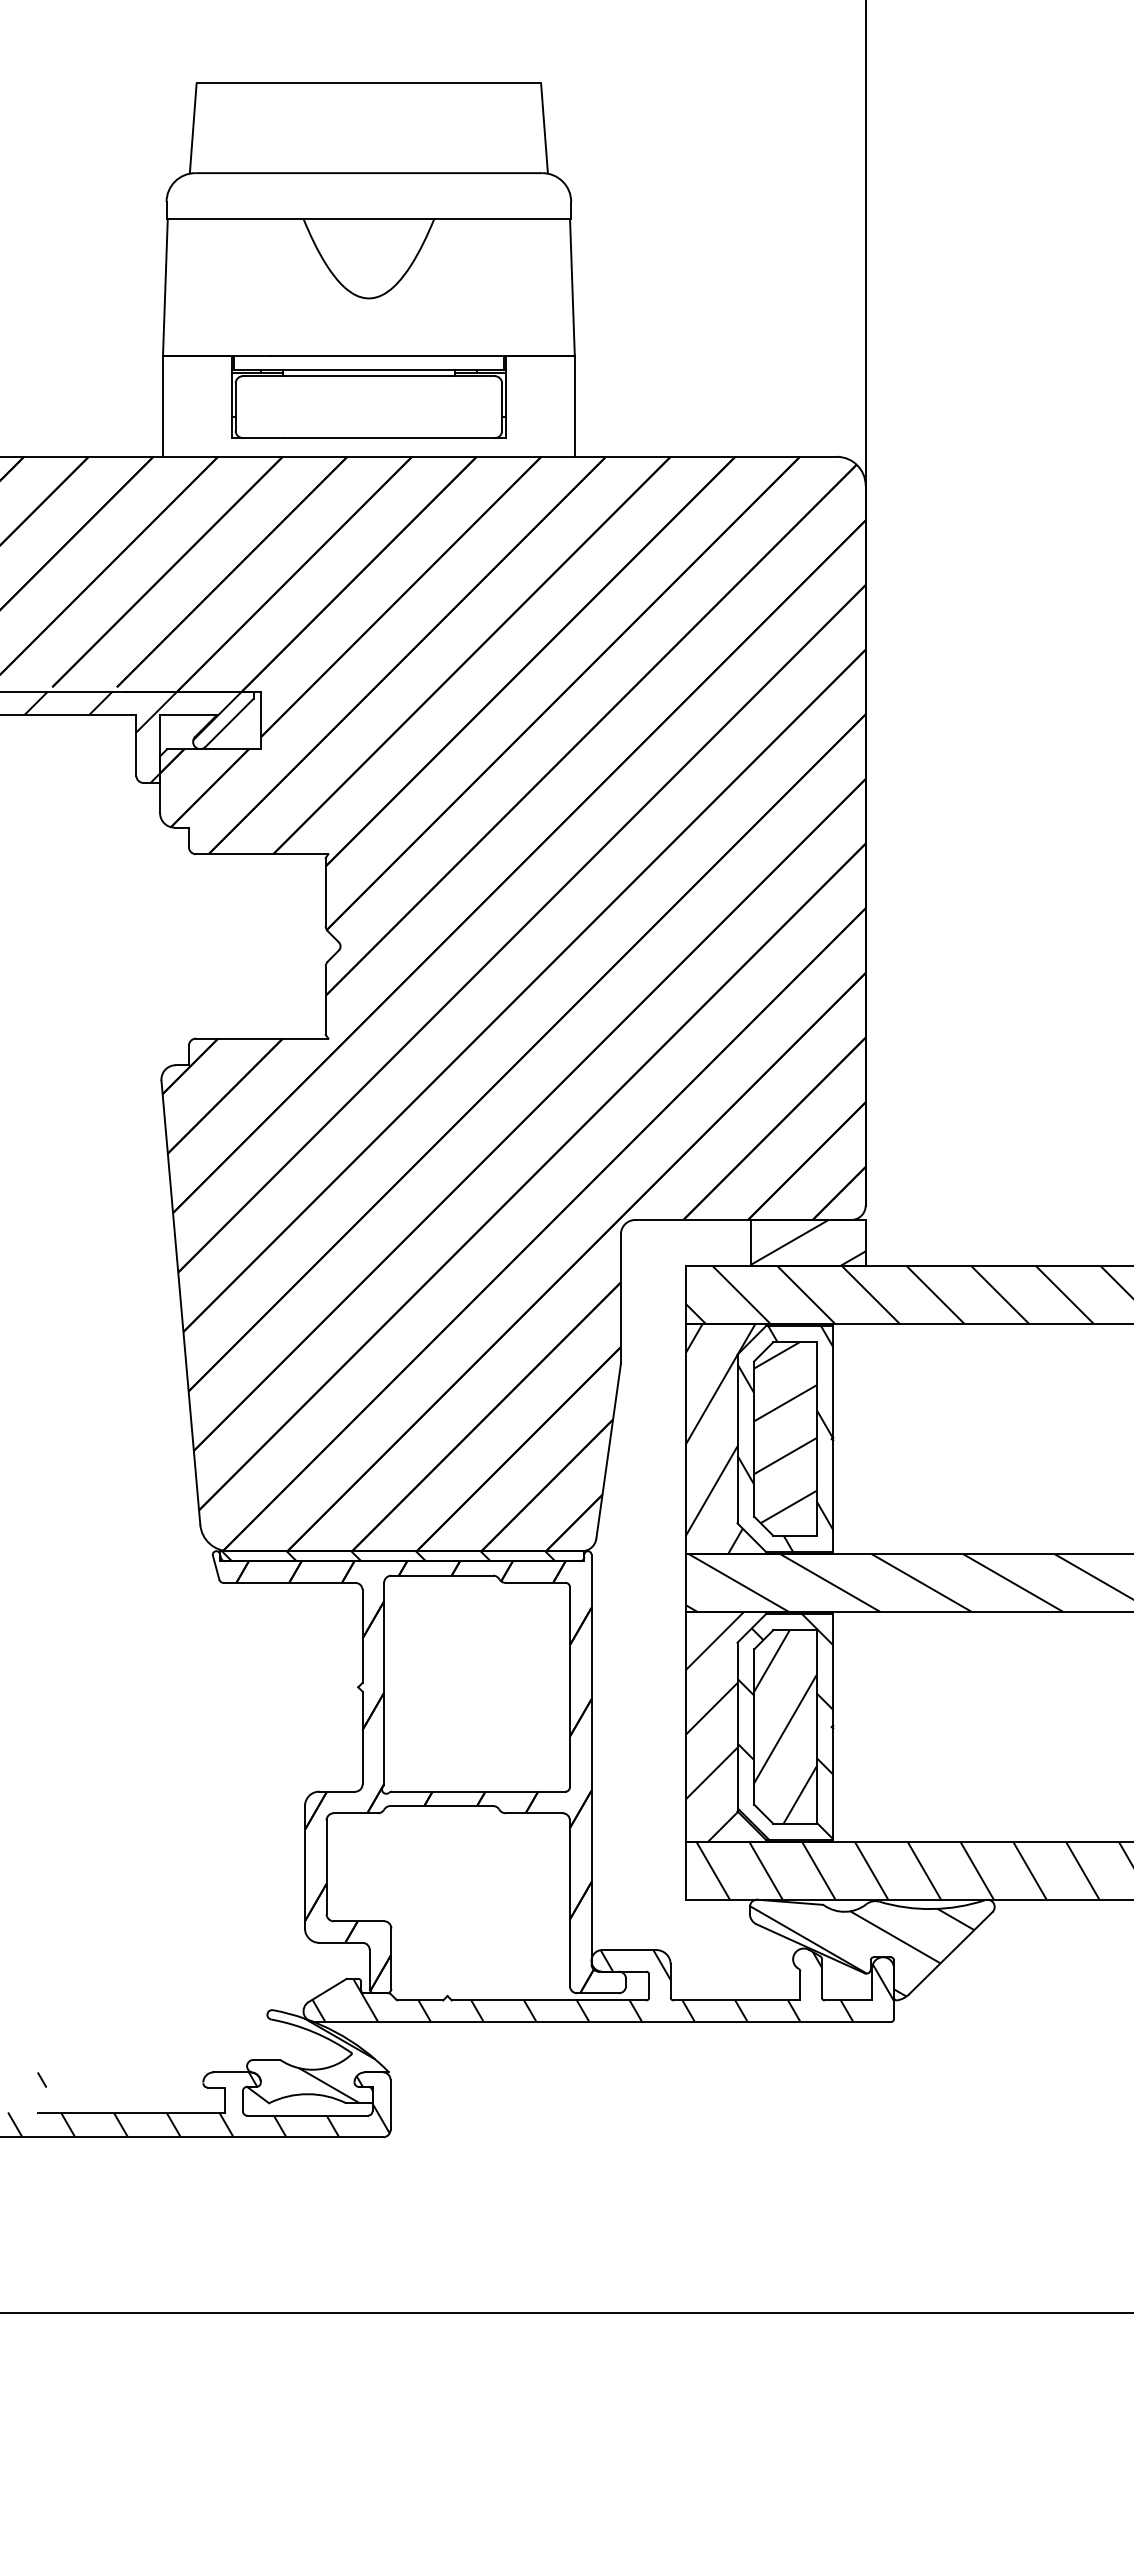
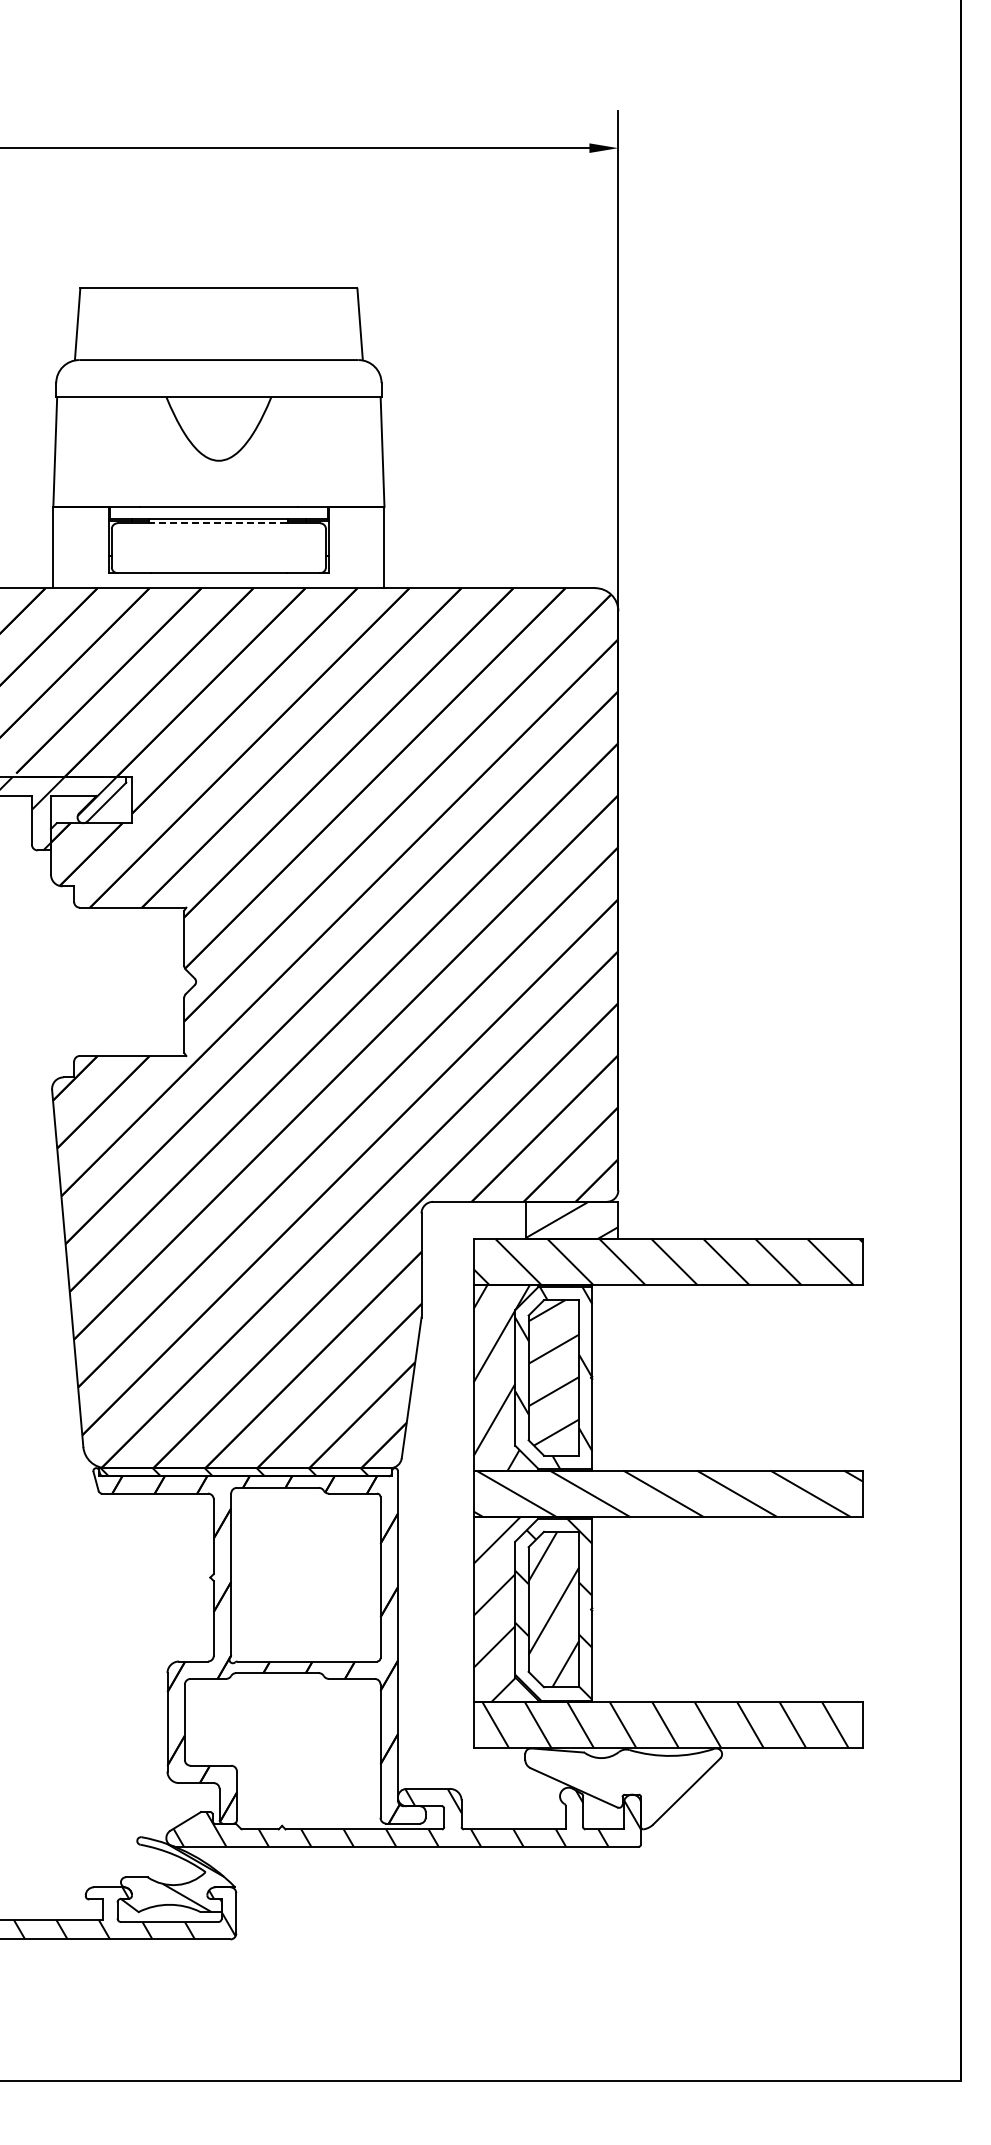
line: (368, 376) -> (218, 523), solid -> dashed
hatch: (862, 1950) -> (615, 1789), removed

